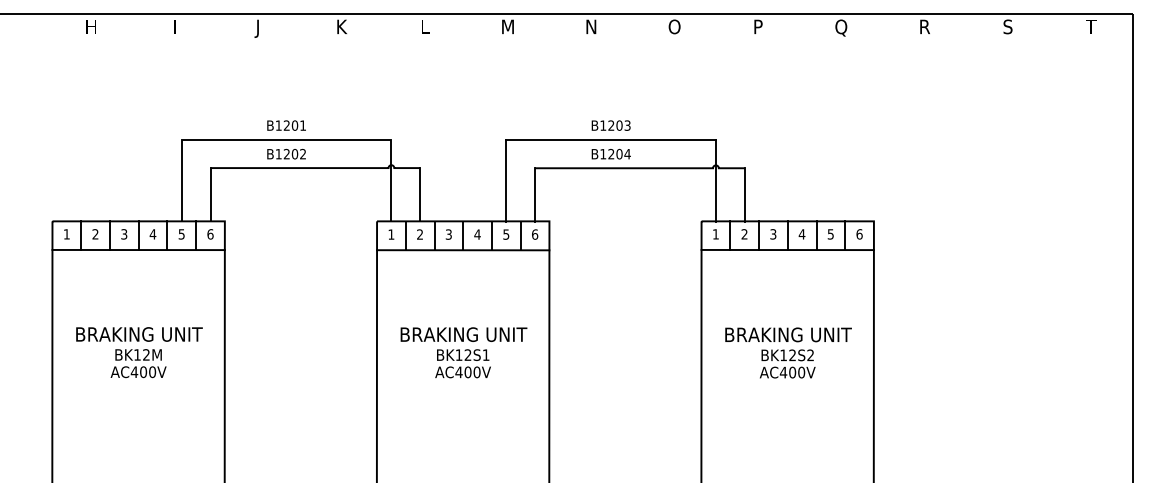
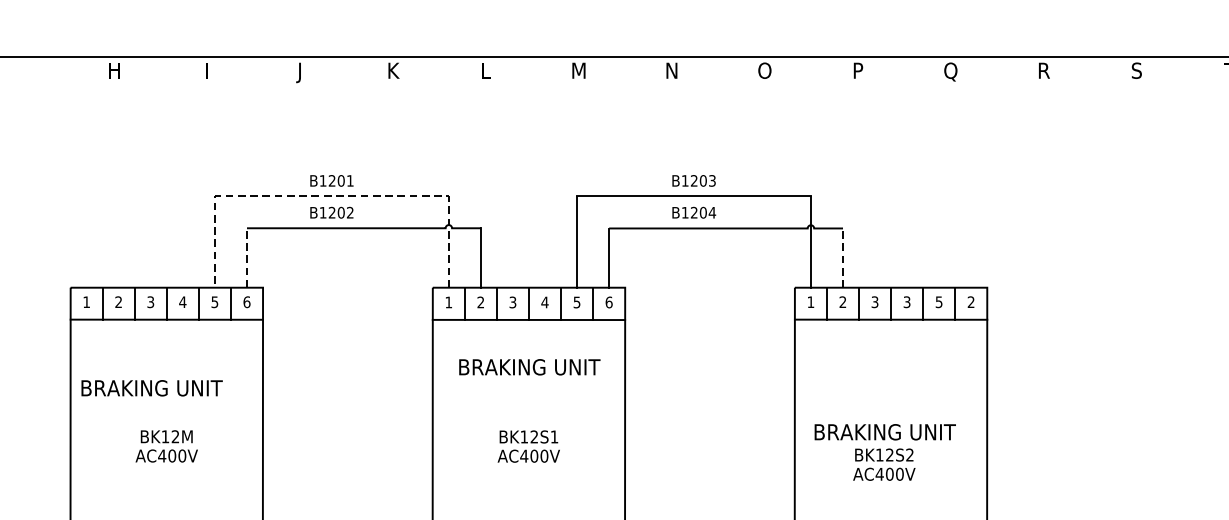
line: (286, 139) -> (331, 196), solid -> dashed
line: (210, 194) -> (246, 257), solid -> dashed
line: (744, 195) -> (842, 258), solid -> dashed
text: (801, 234) -> (906, 302), 4 -> 3
text: (859, 234) -> (971, 302), 6 -> 2
text: (139, 334) -> (152, 388), moved
text: (463, 334) -> (529, 367), moved
text: (788, 352) -> (885, 451), moved

